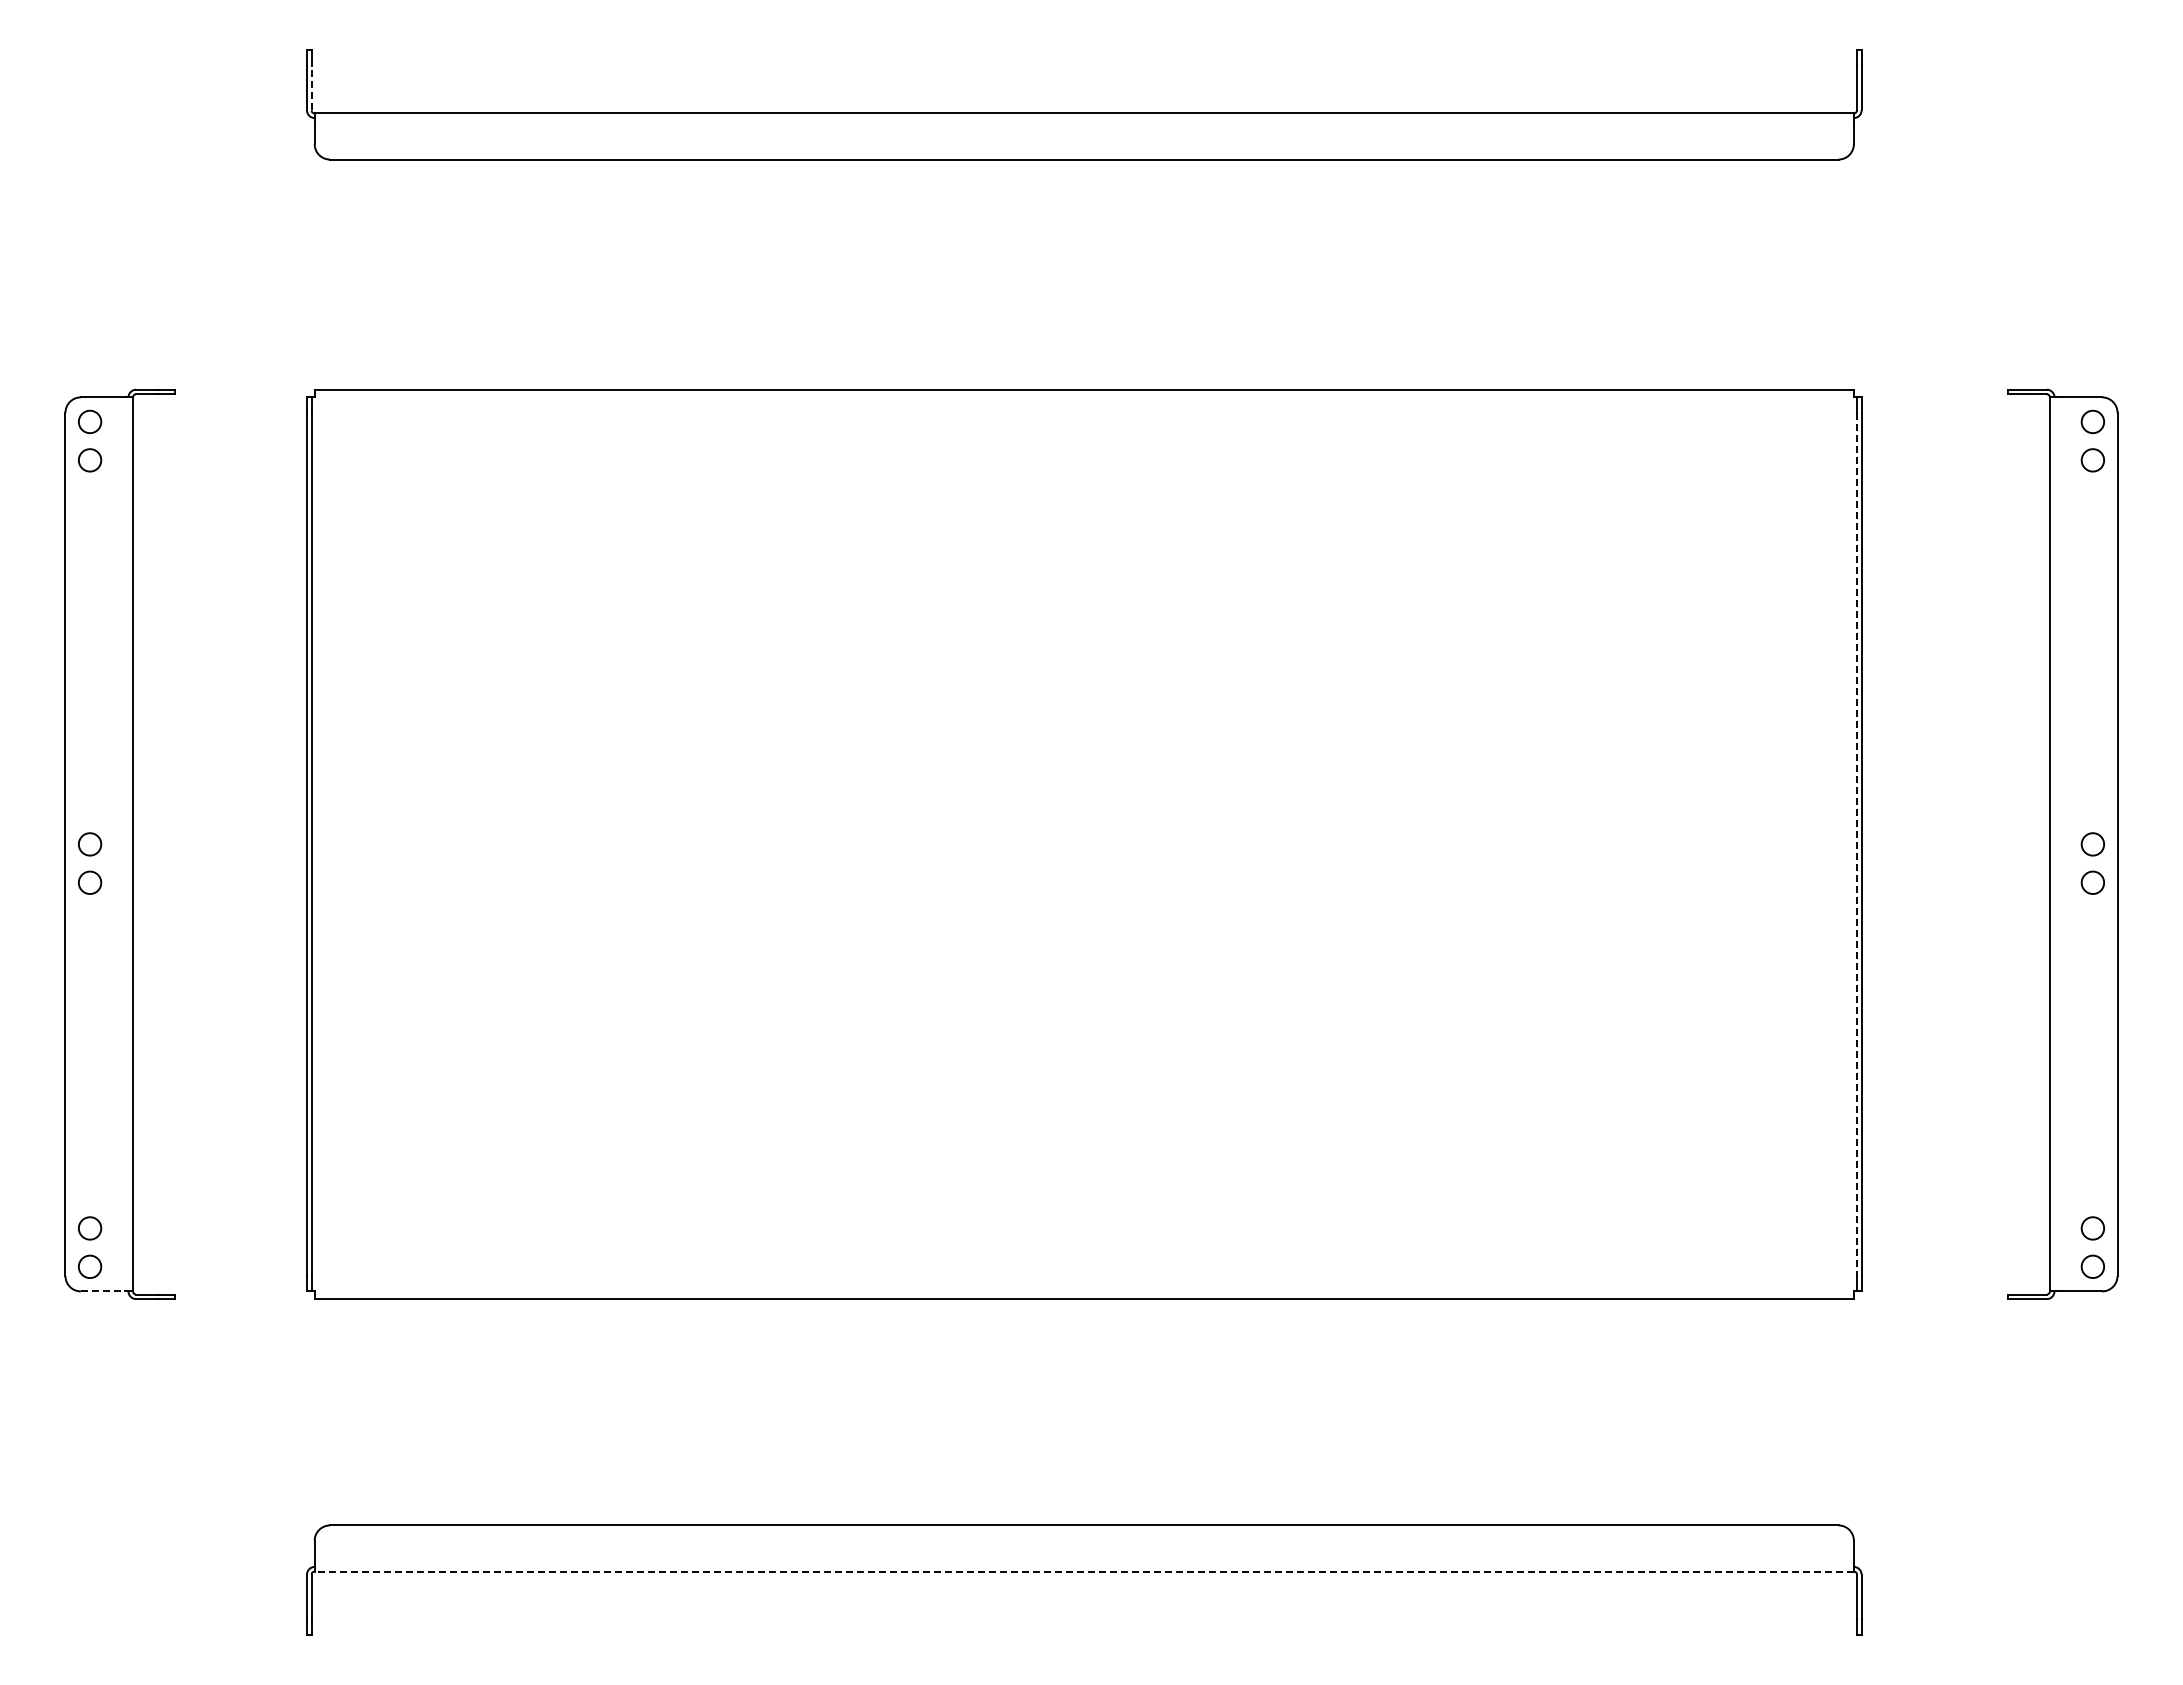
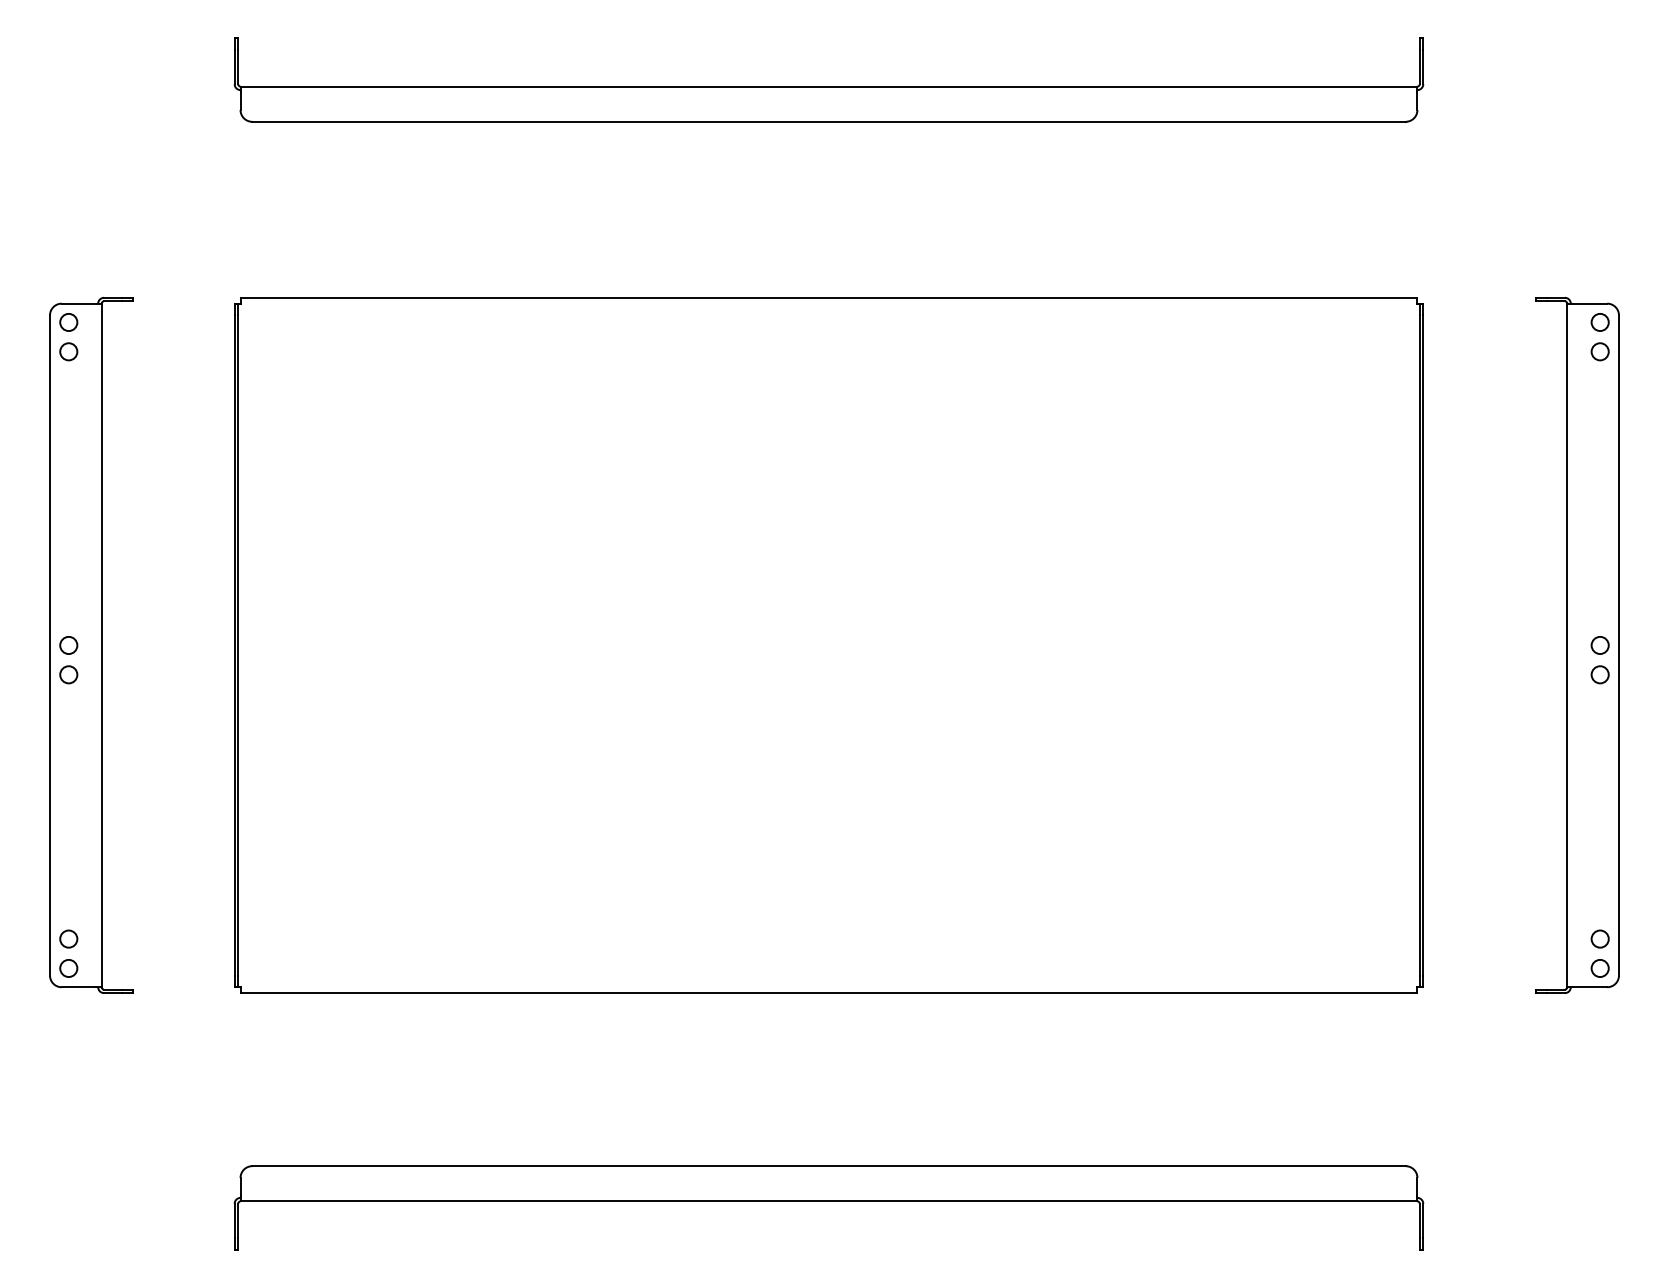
line: (311, 87) -> (238, 66), dashed -> solid
line: (1856, 844) -> (1419, 645), dashed -> solid
line: (103, 1291) -> (79, 987), dashed -> solid
line: (1084, 1571) -> (829, 1201), dashed -> solid

